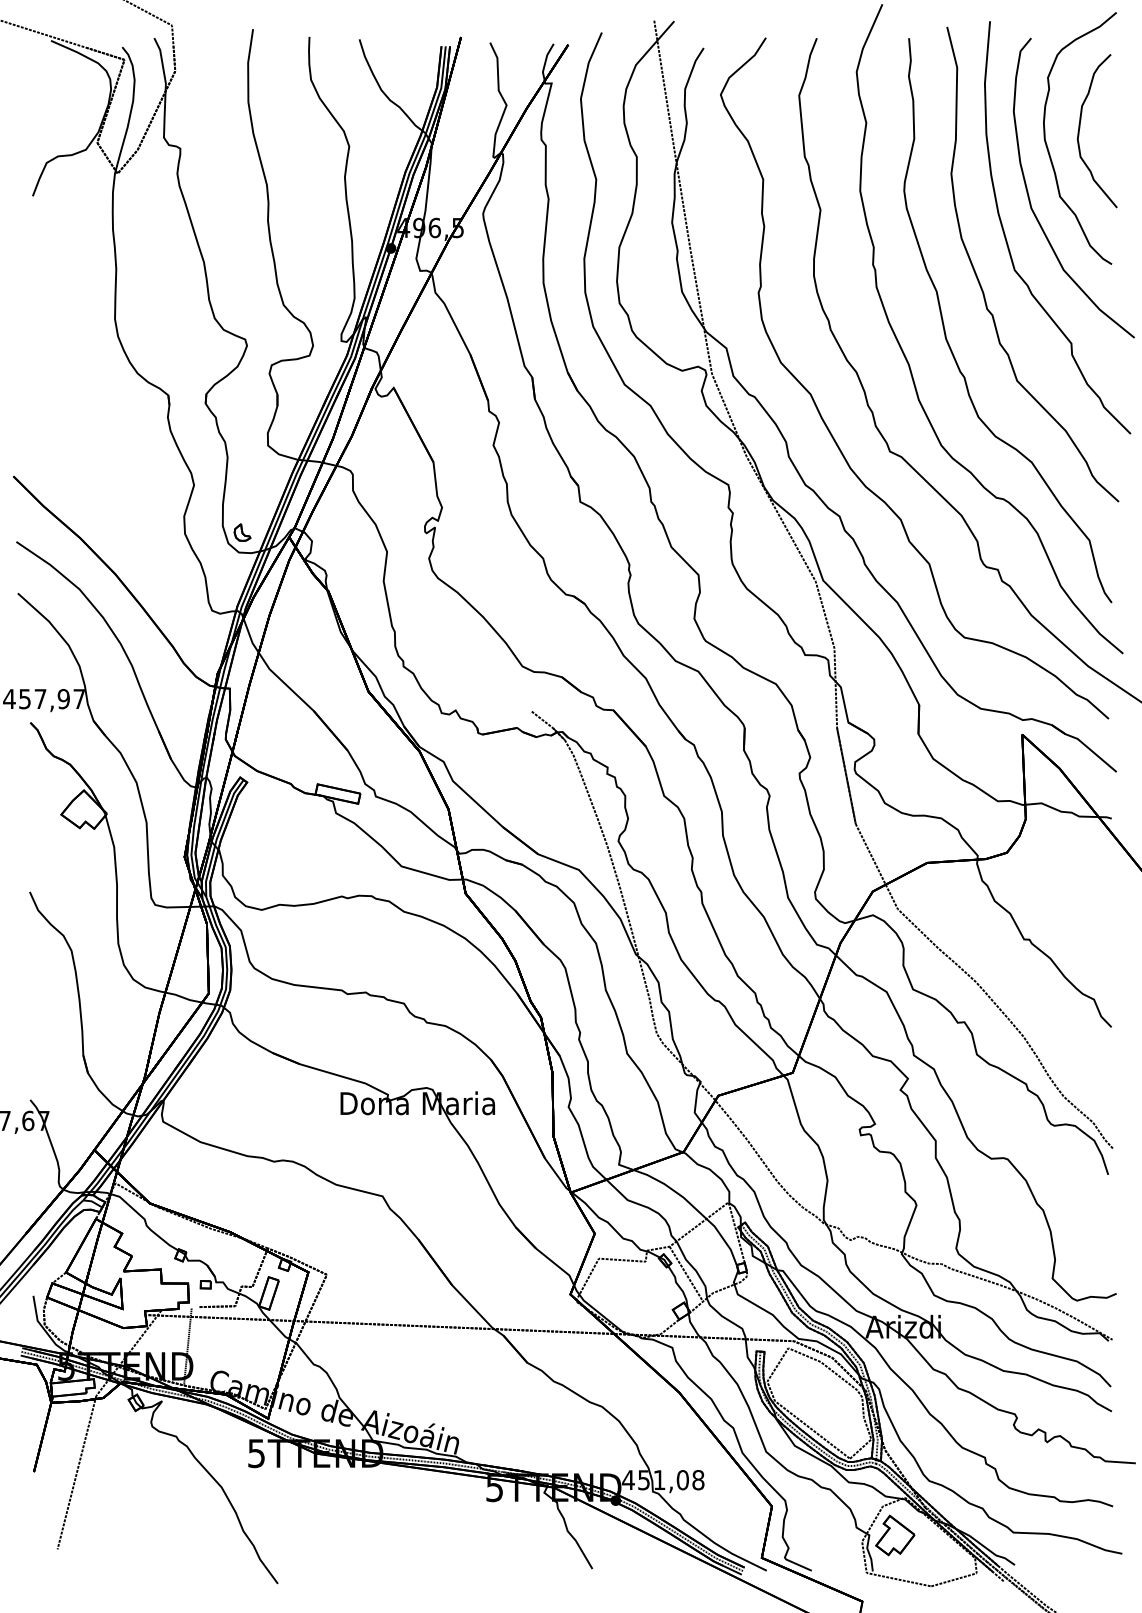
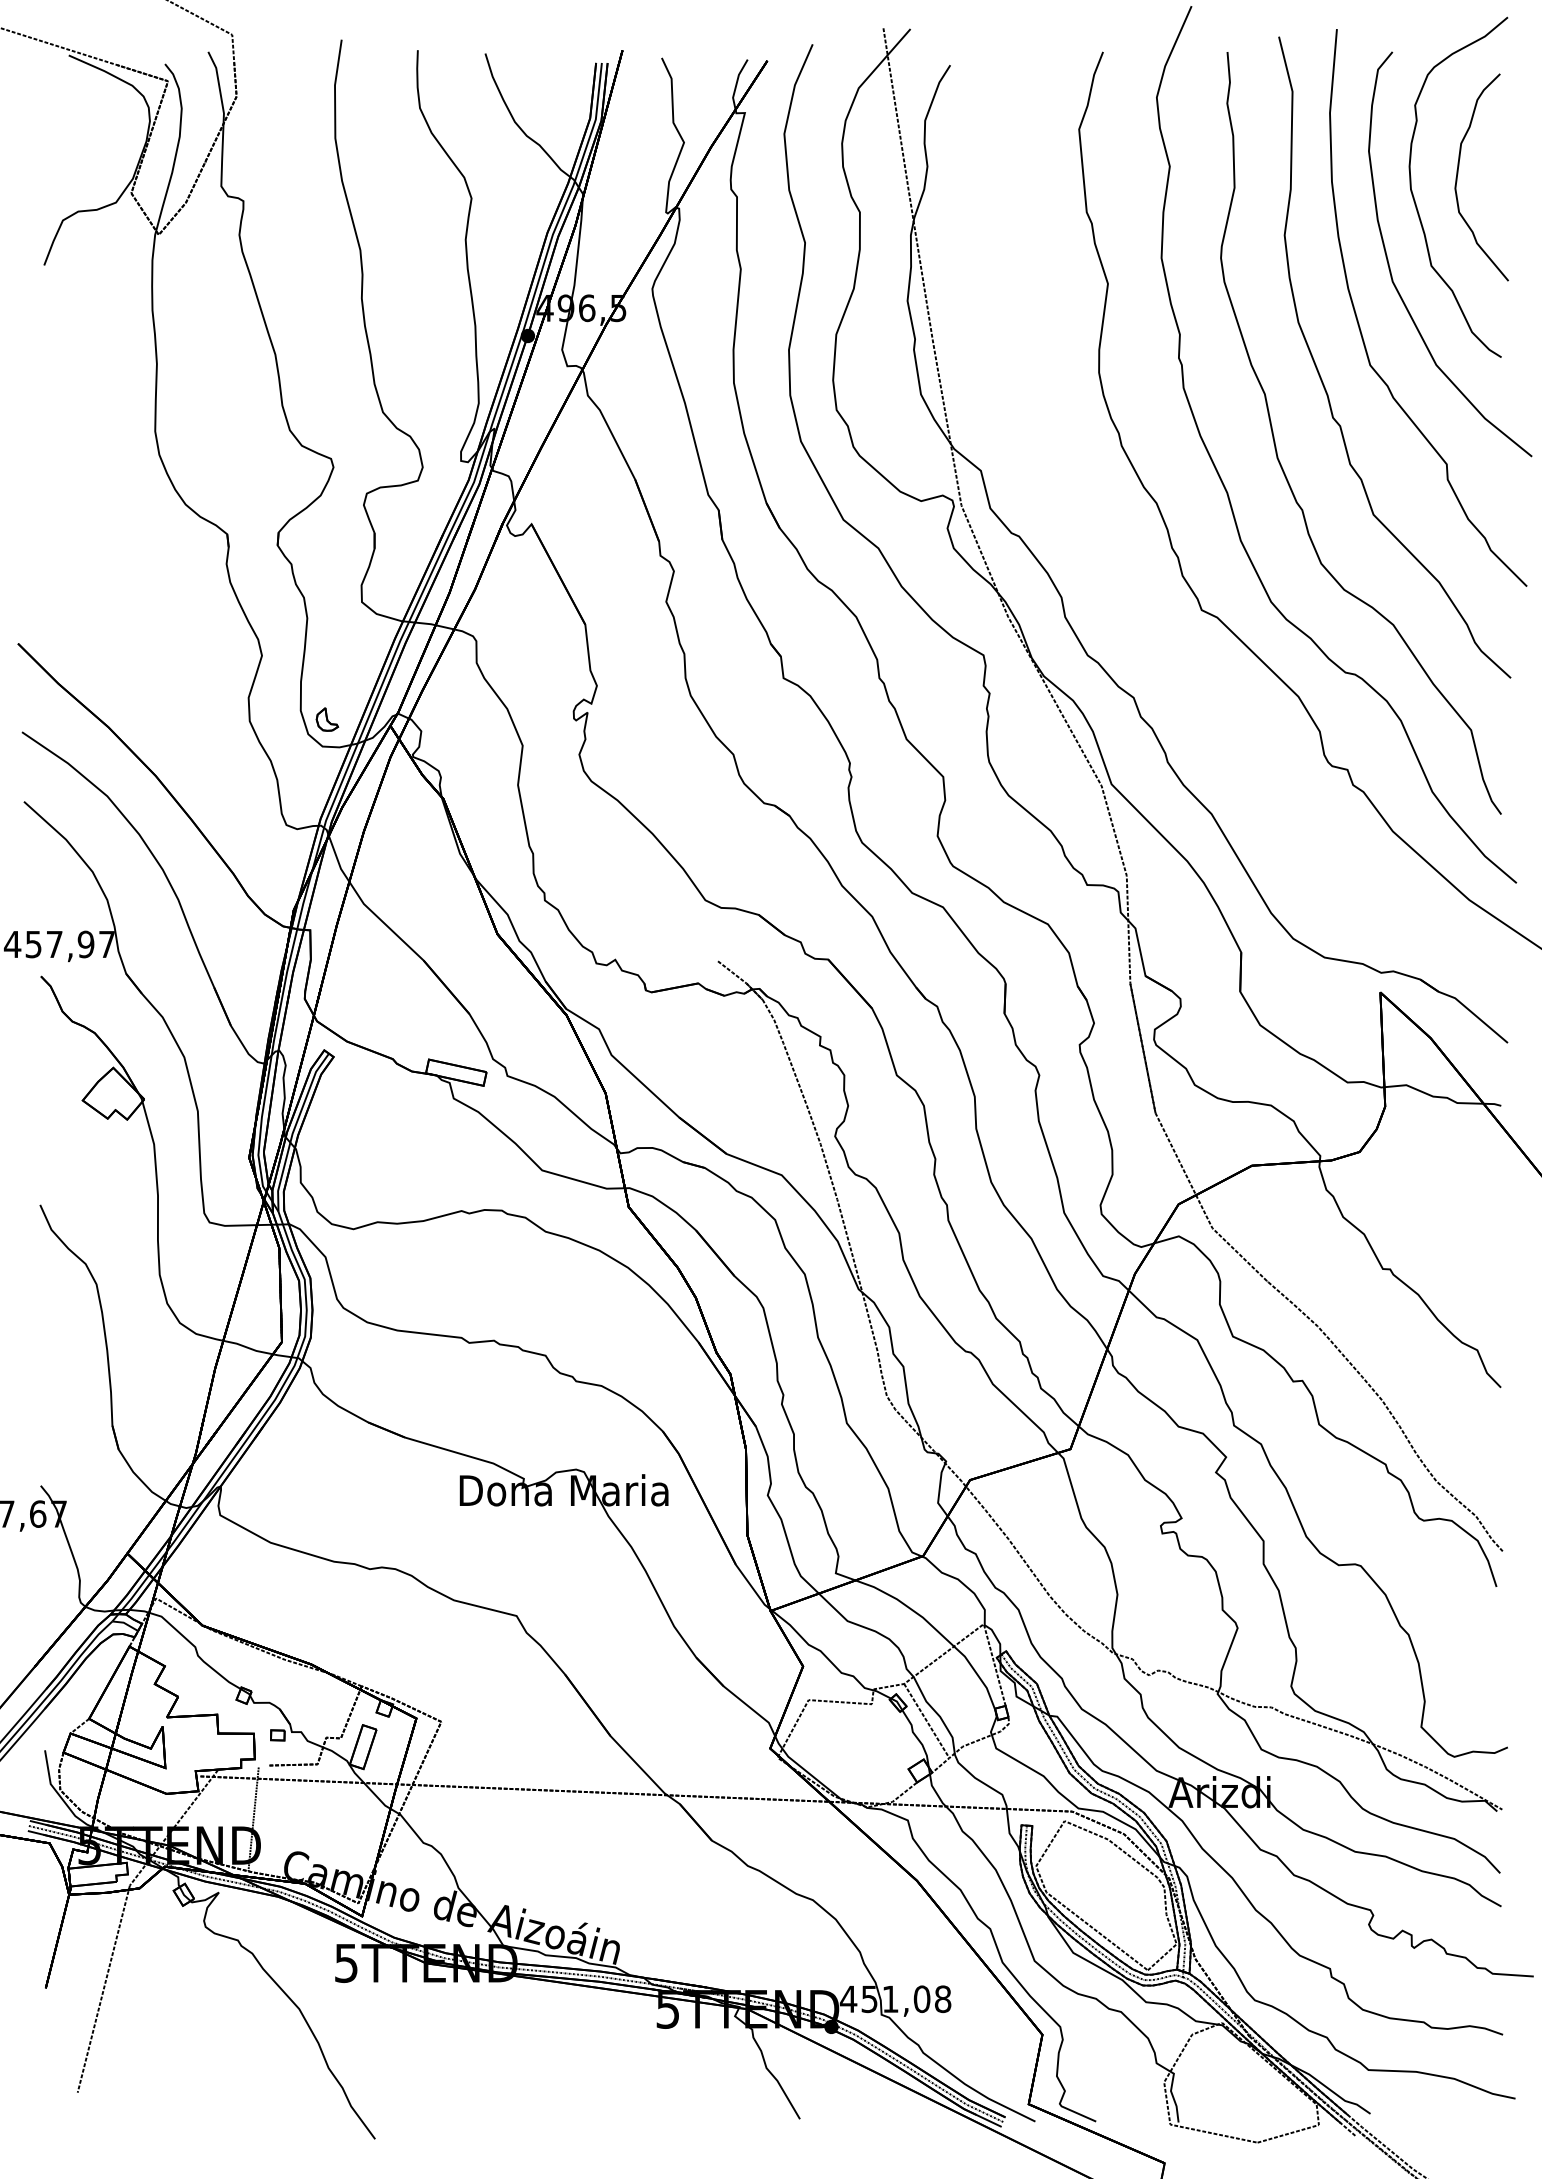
part: (829, 428) -> (1119, 579), removed
part: (894, 1535) -> (1208, 2073), removed

